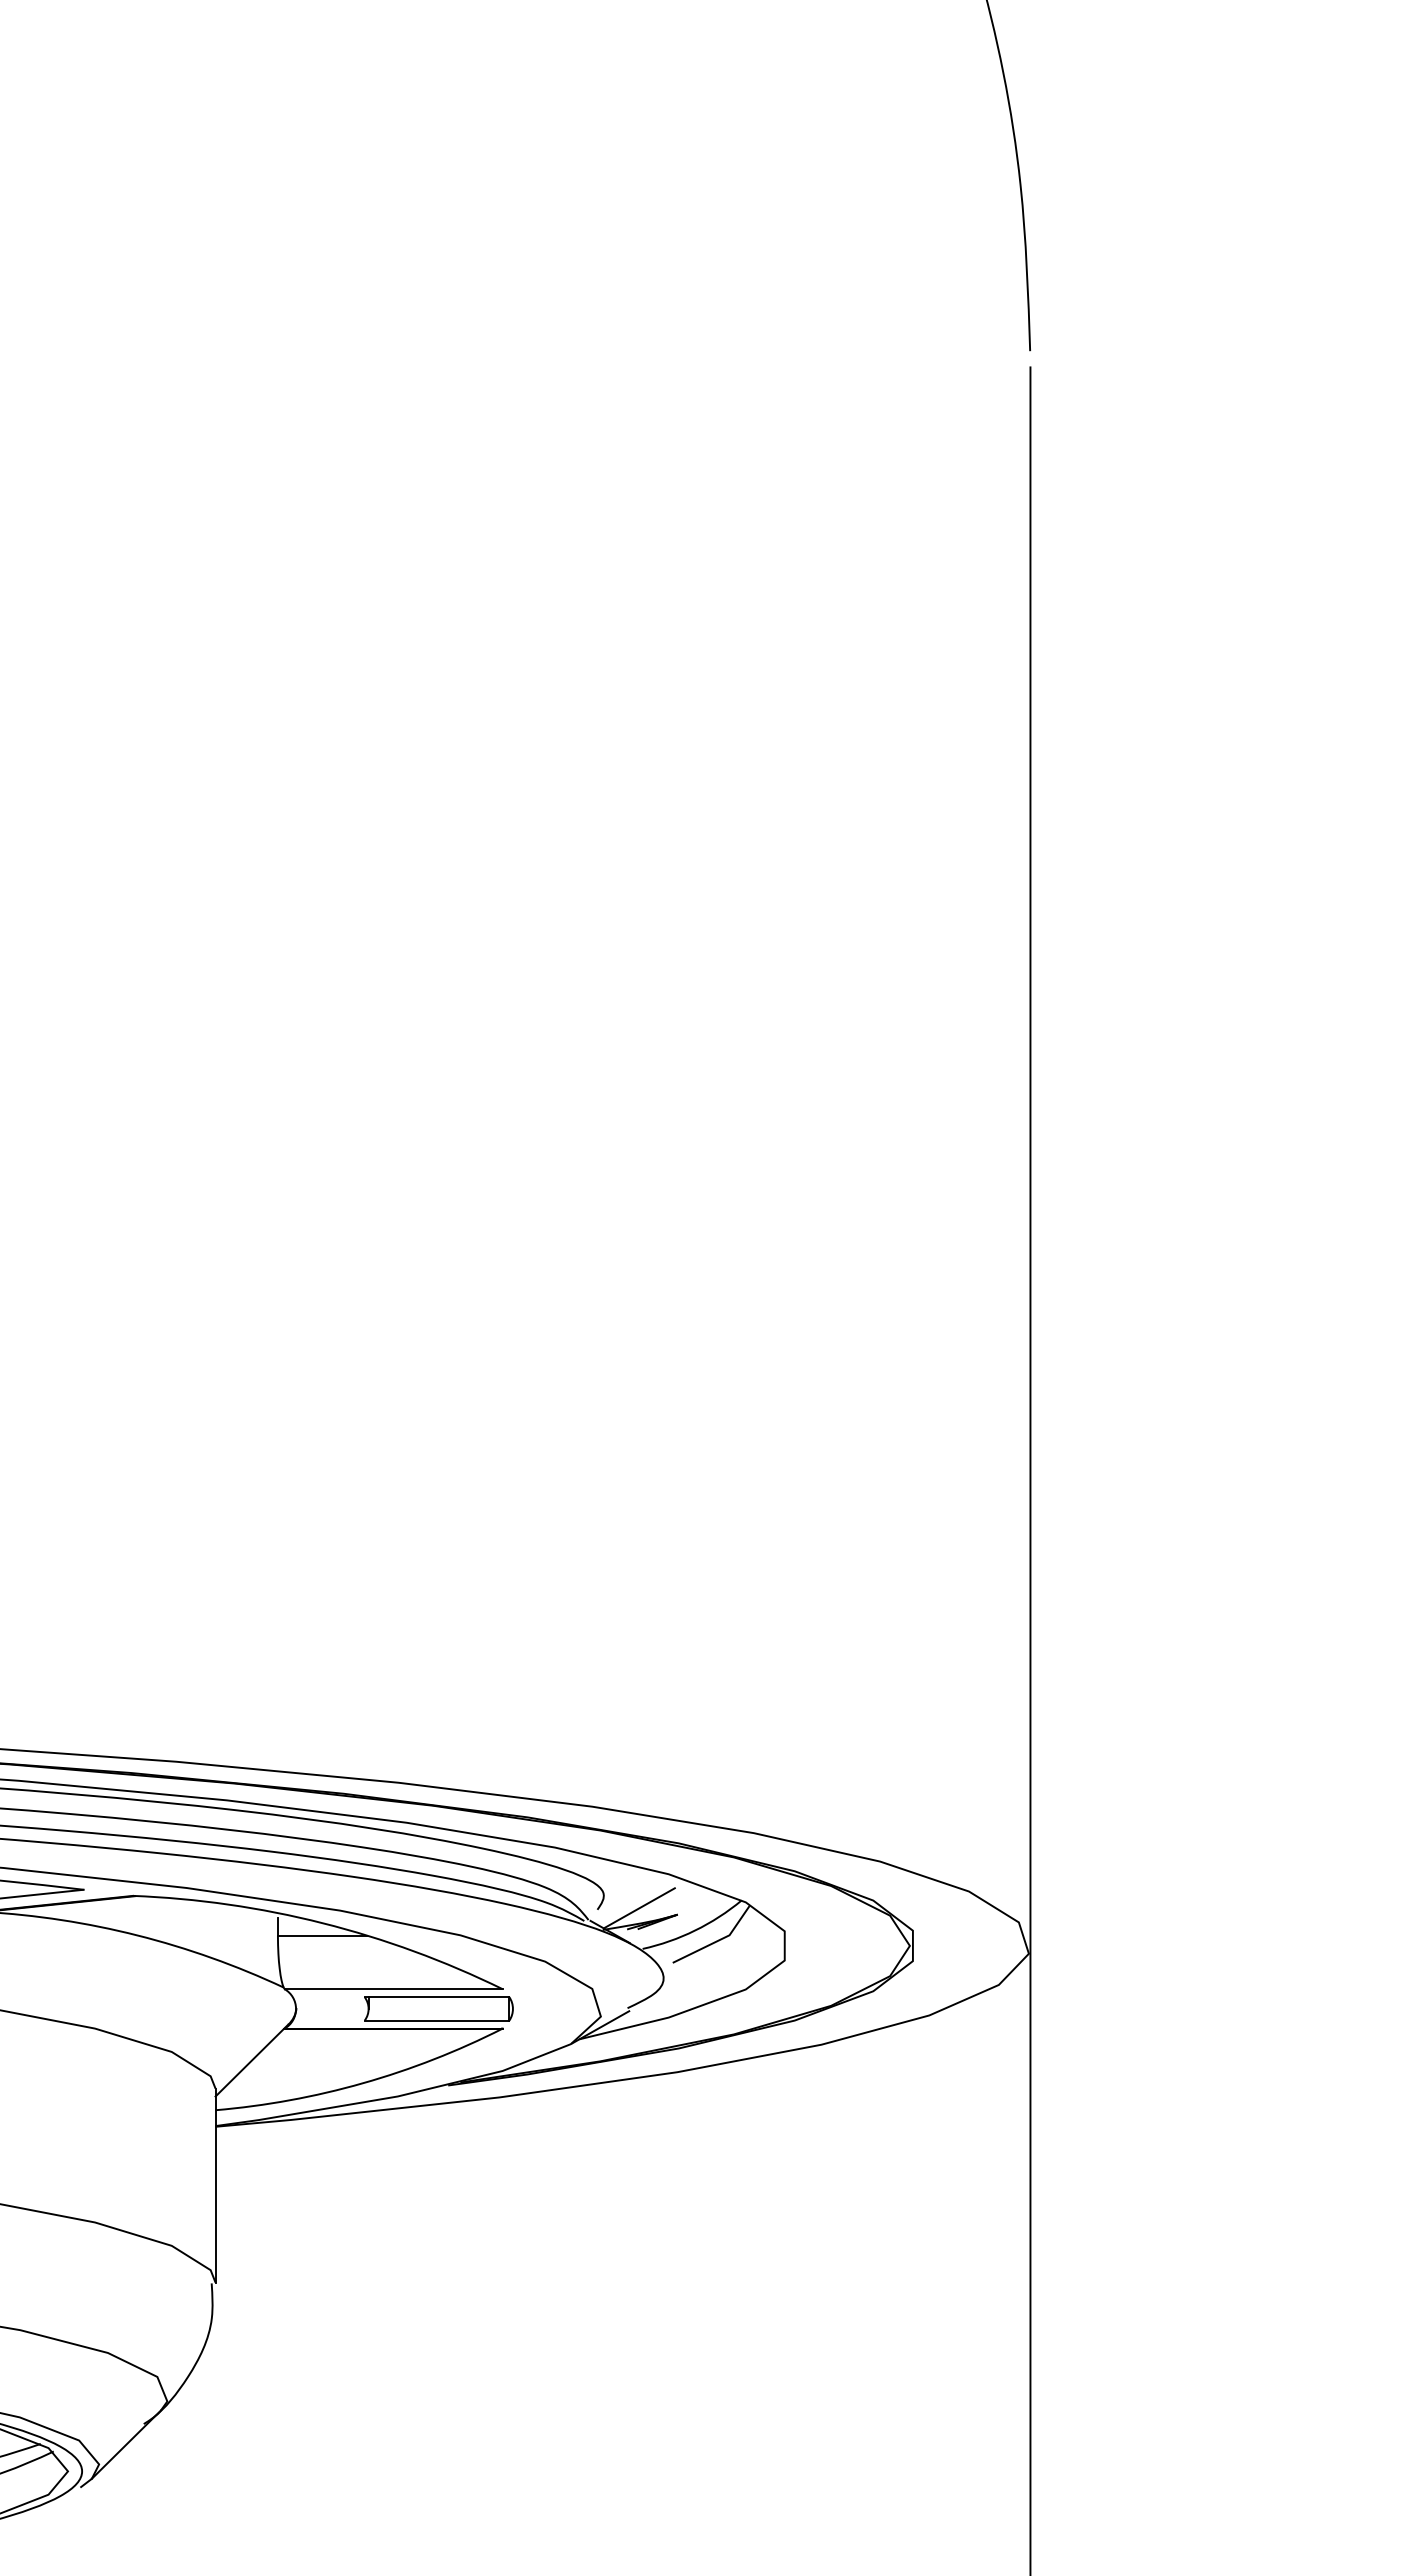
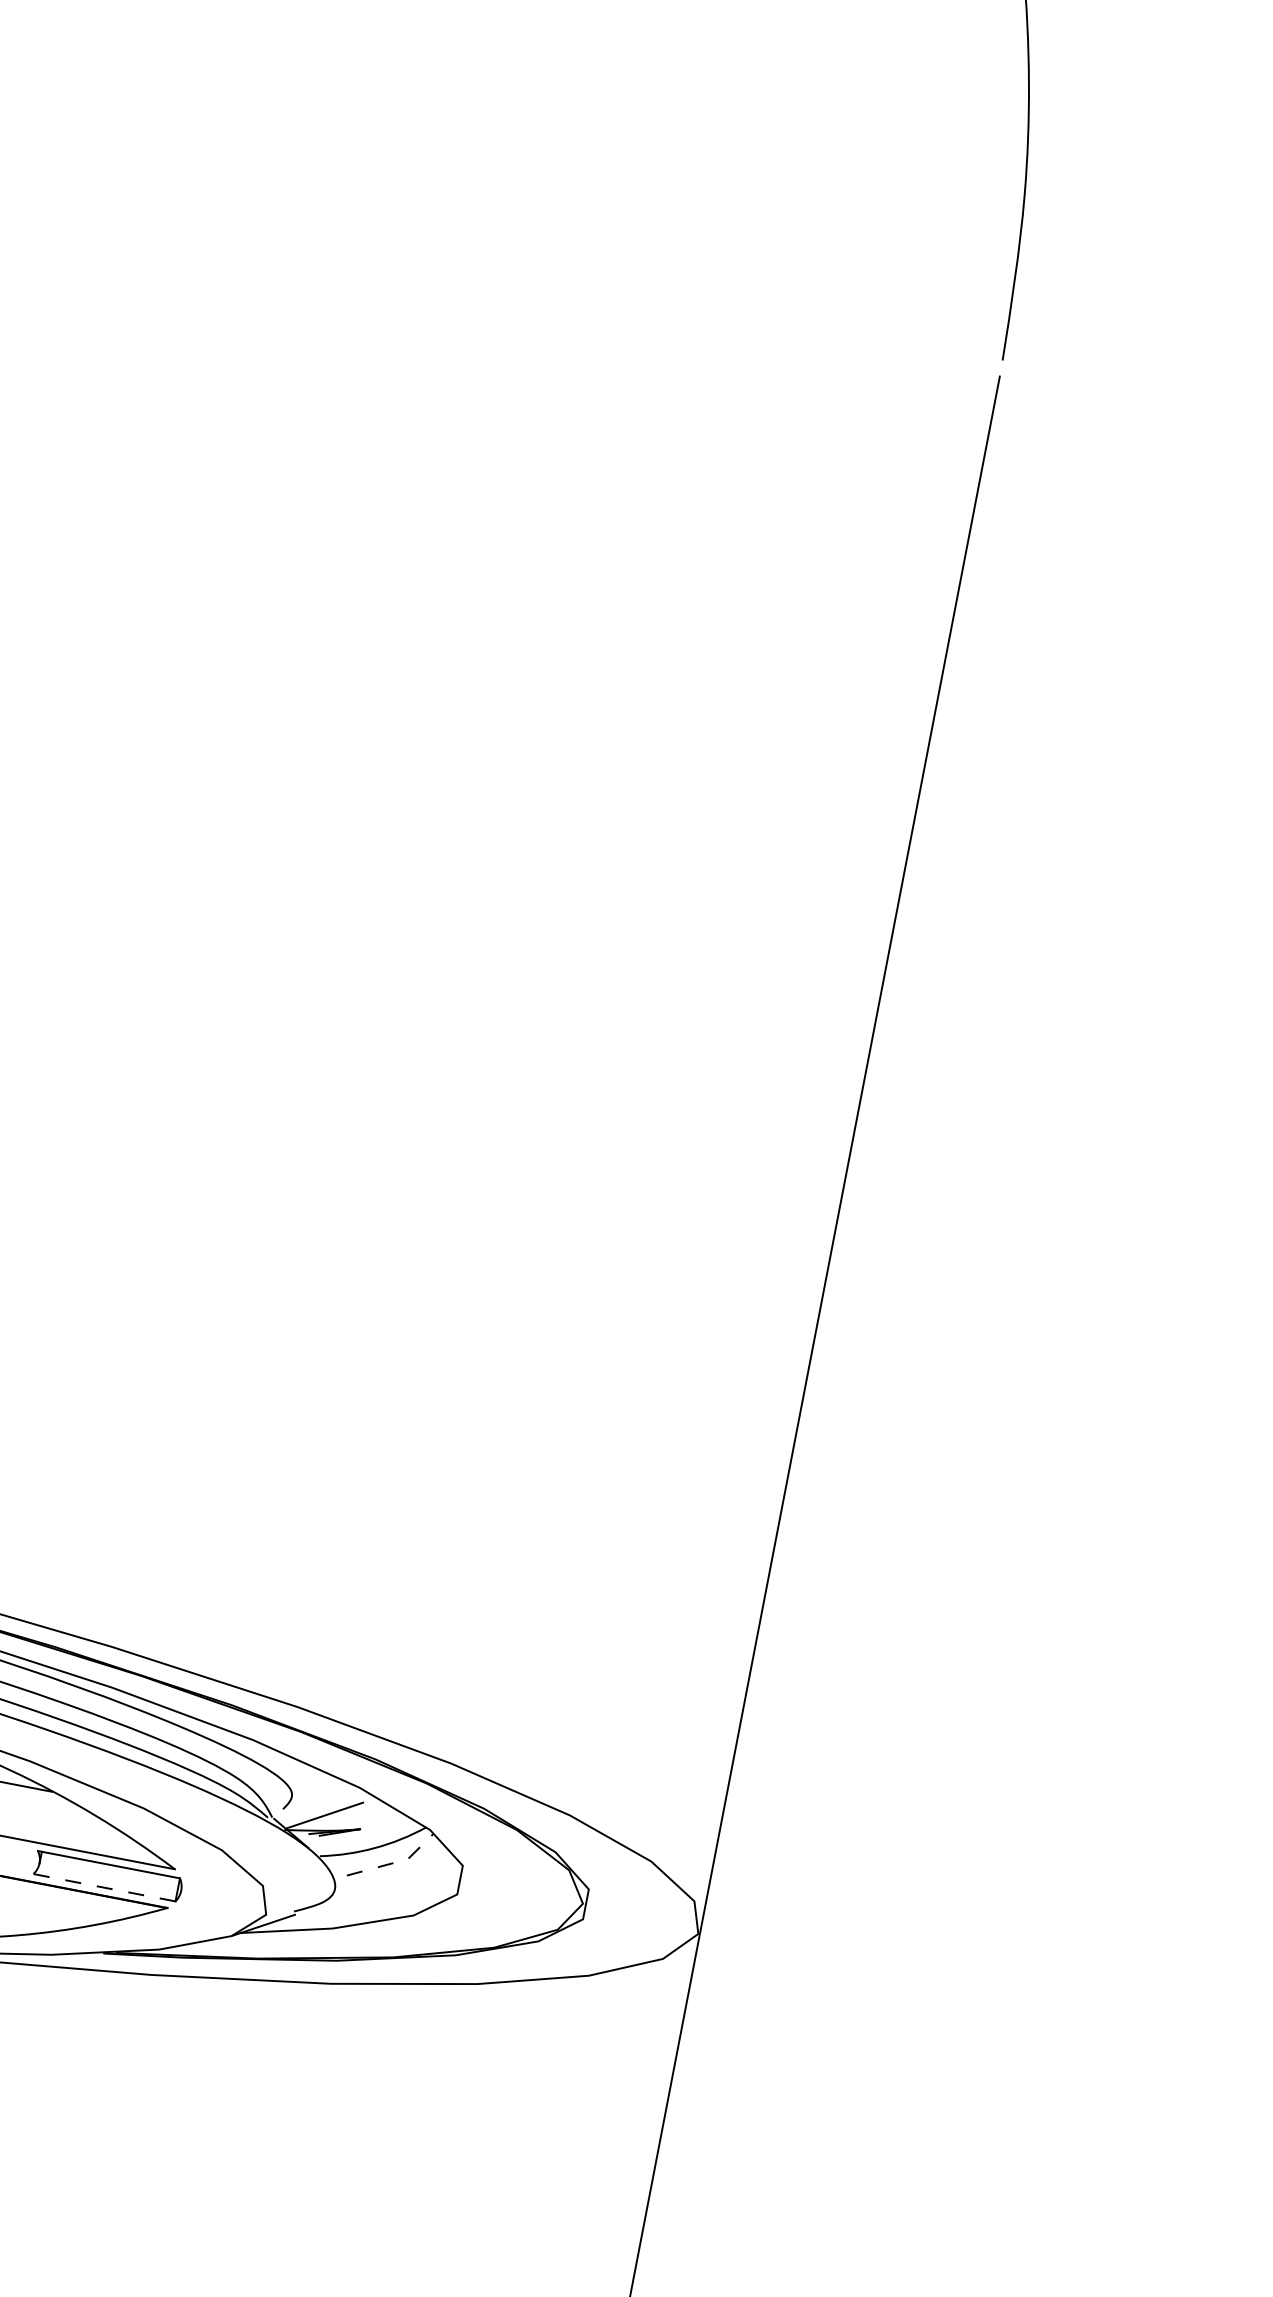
line: (718, 1940) -> (396, 1862), solid -> dashed
line: (436, 2020) -> (104, 1887), solid -> dashed

